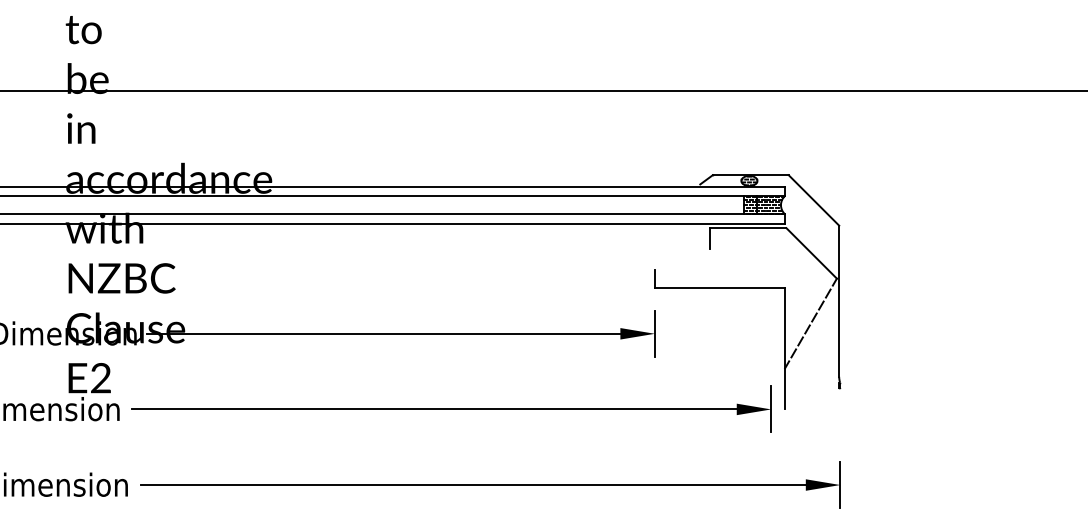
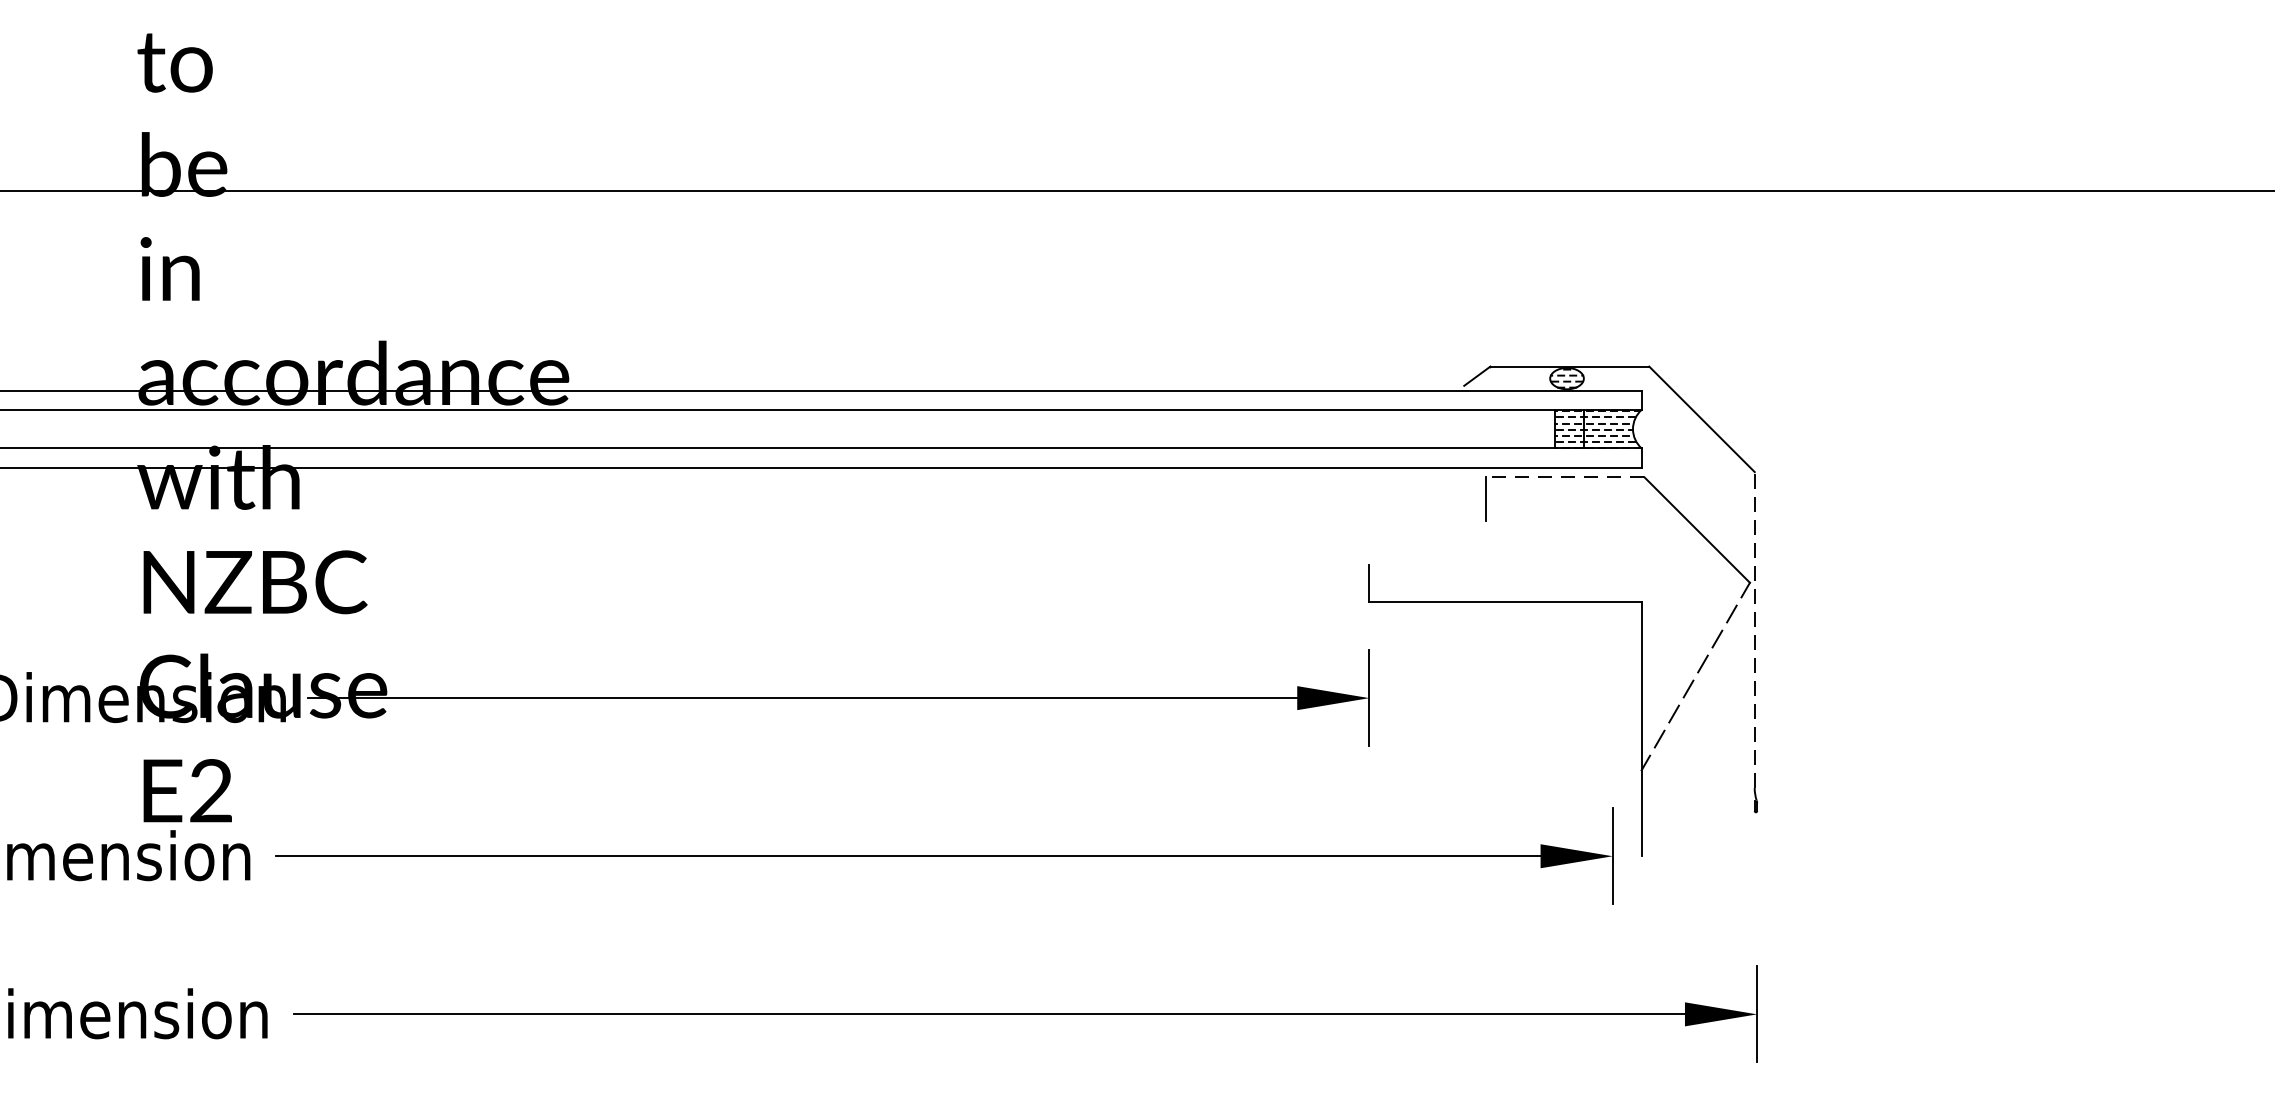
line: (748, 228) -> (1565, 477), solid -> dashed
line: (839, 301) -> (1755, 630), solid -> dashed

